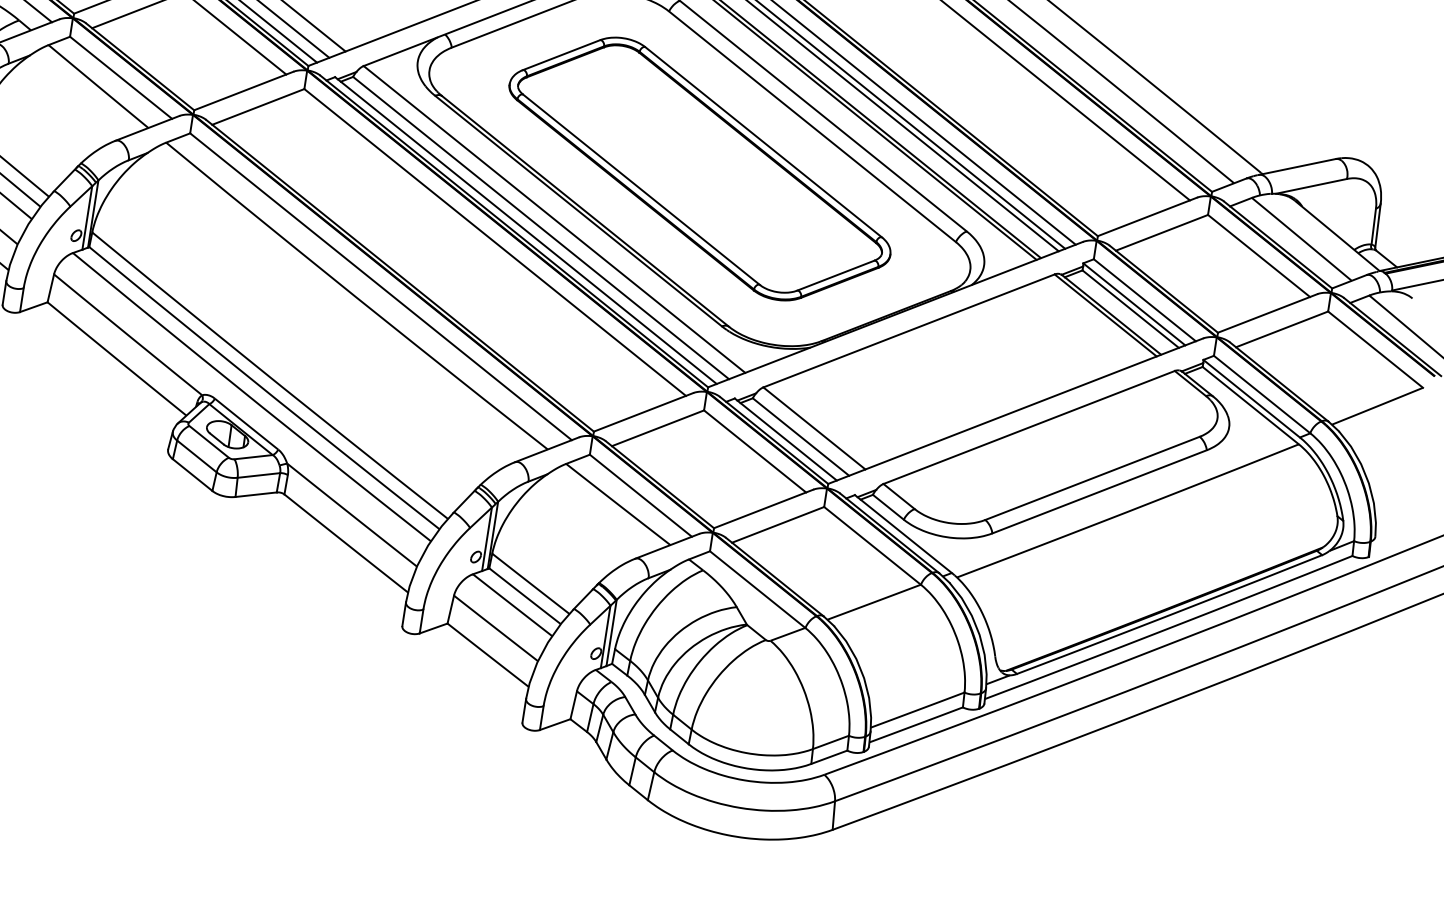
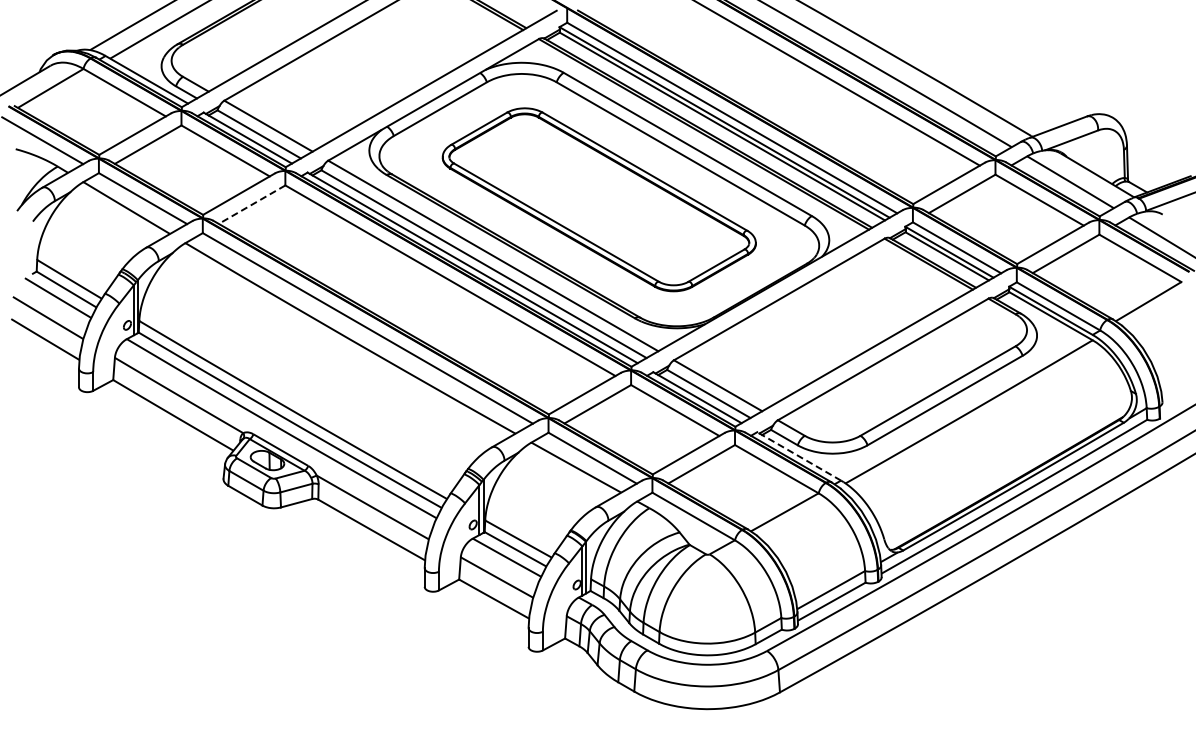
line: (257, 106) -> (251, 204), solid -> dashed
line: (902, 534) -> (798, 456), solid -> dashed

